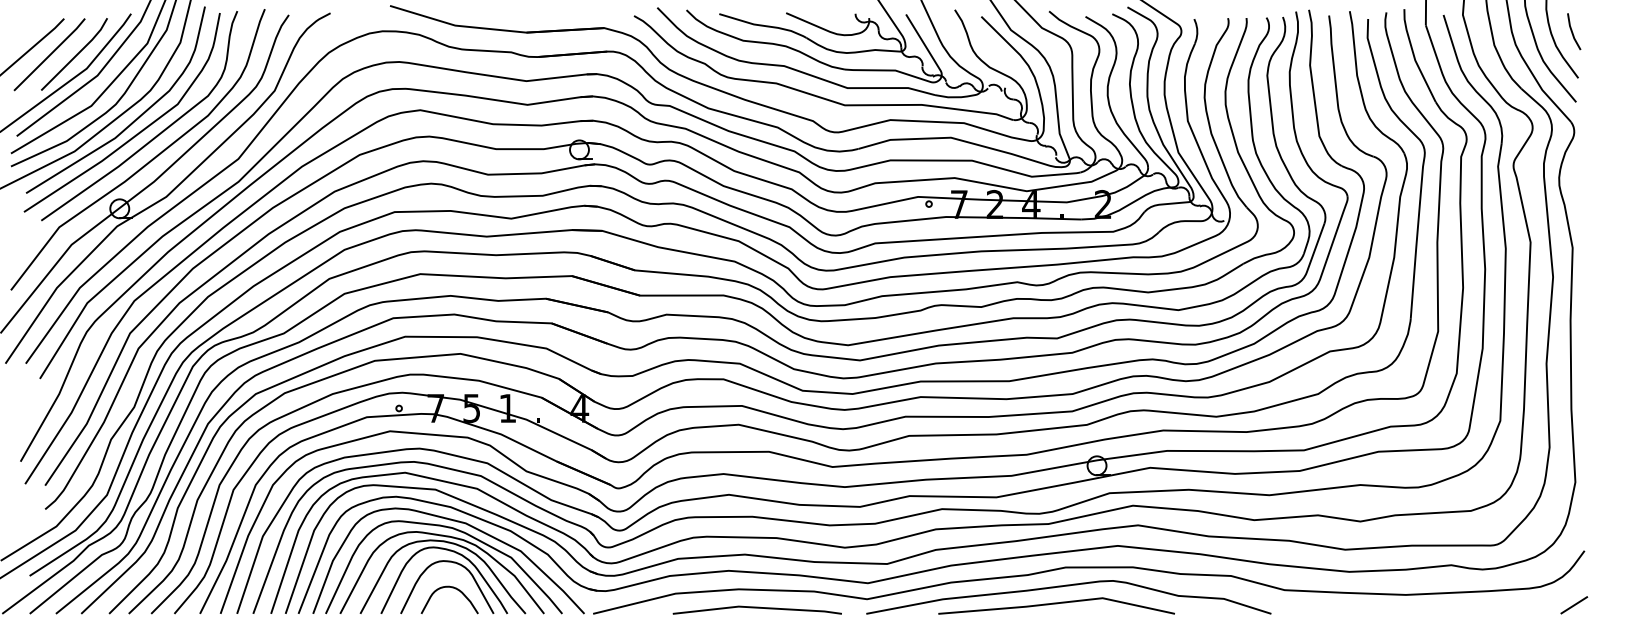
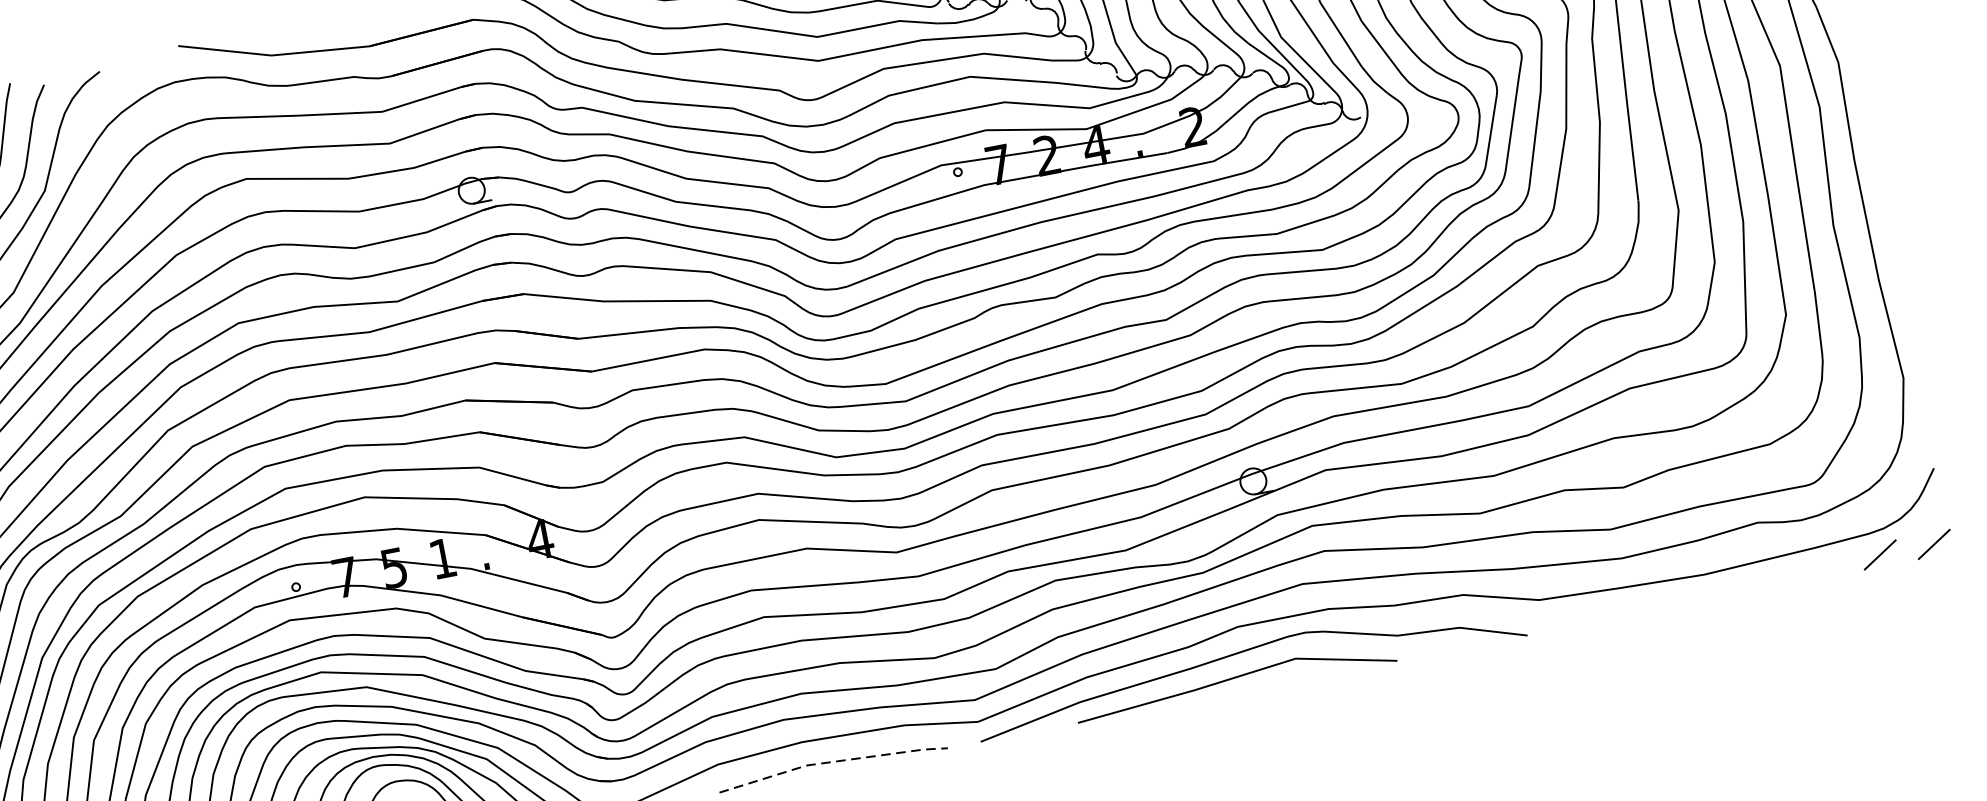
line: (1534, 605) -> (1880, 555), added
line: (757, 607) -> (832, 761), solid -> dashed

